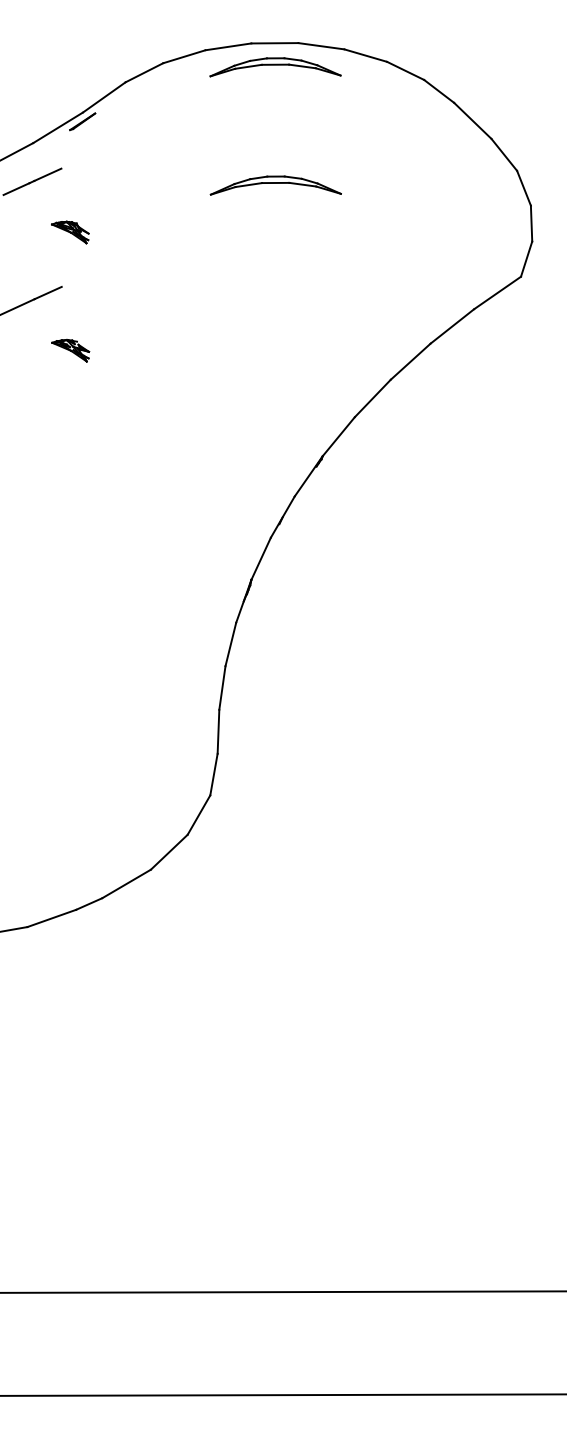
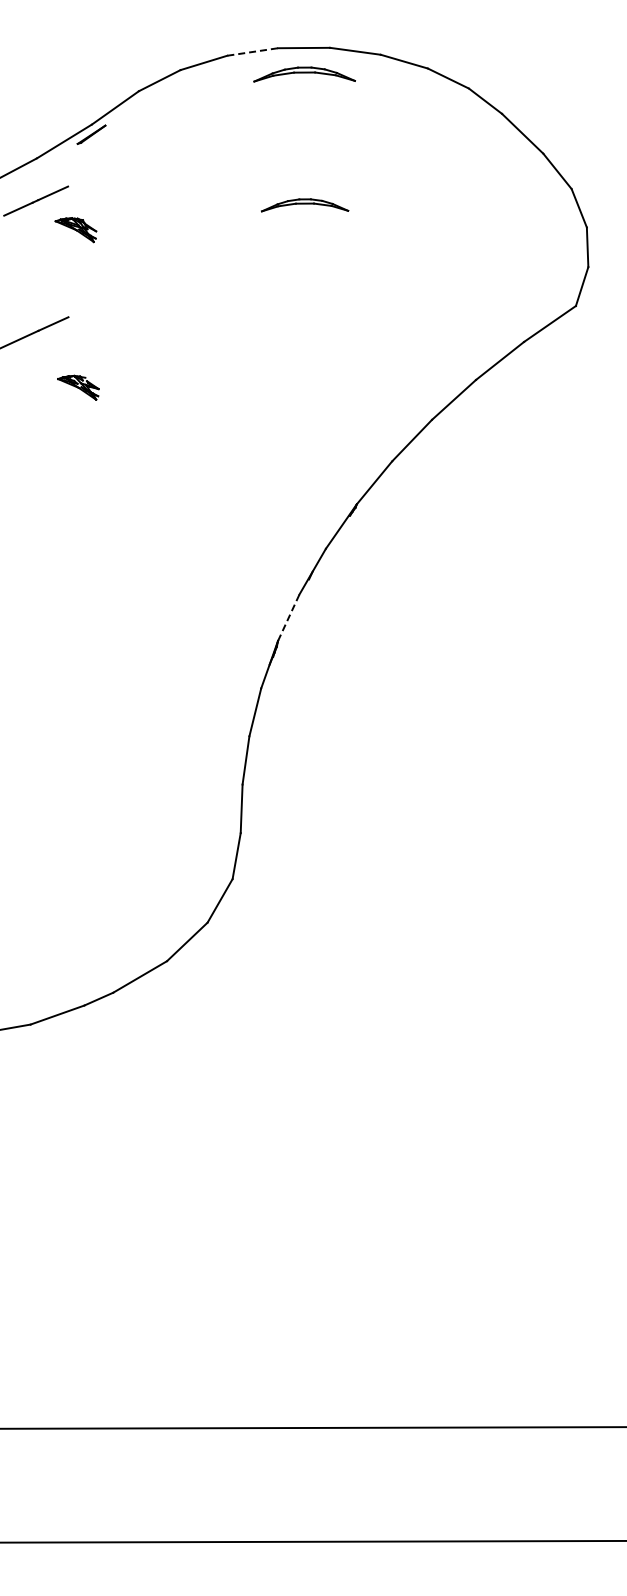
line: (228, 46) -> (252, 51), solid -> dashed
part: (275, 67) -> (304, 74), size x0.7
part: (275, 185) -> (304, 205), size x0.6
part: (69, 232) -> (75, 230), moved
line: (260, 558) -> (288, 617), solid -> dashed

